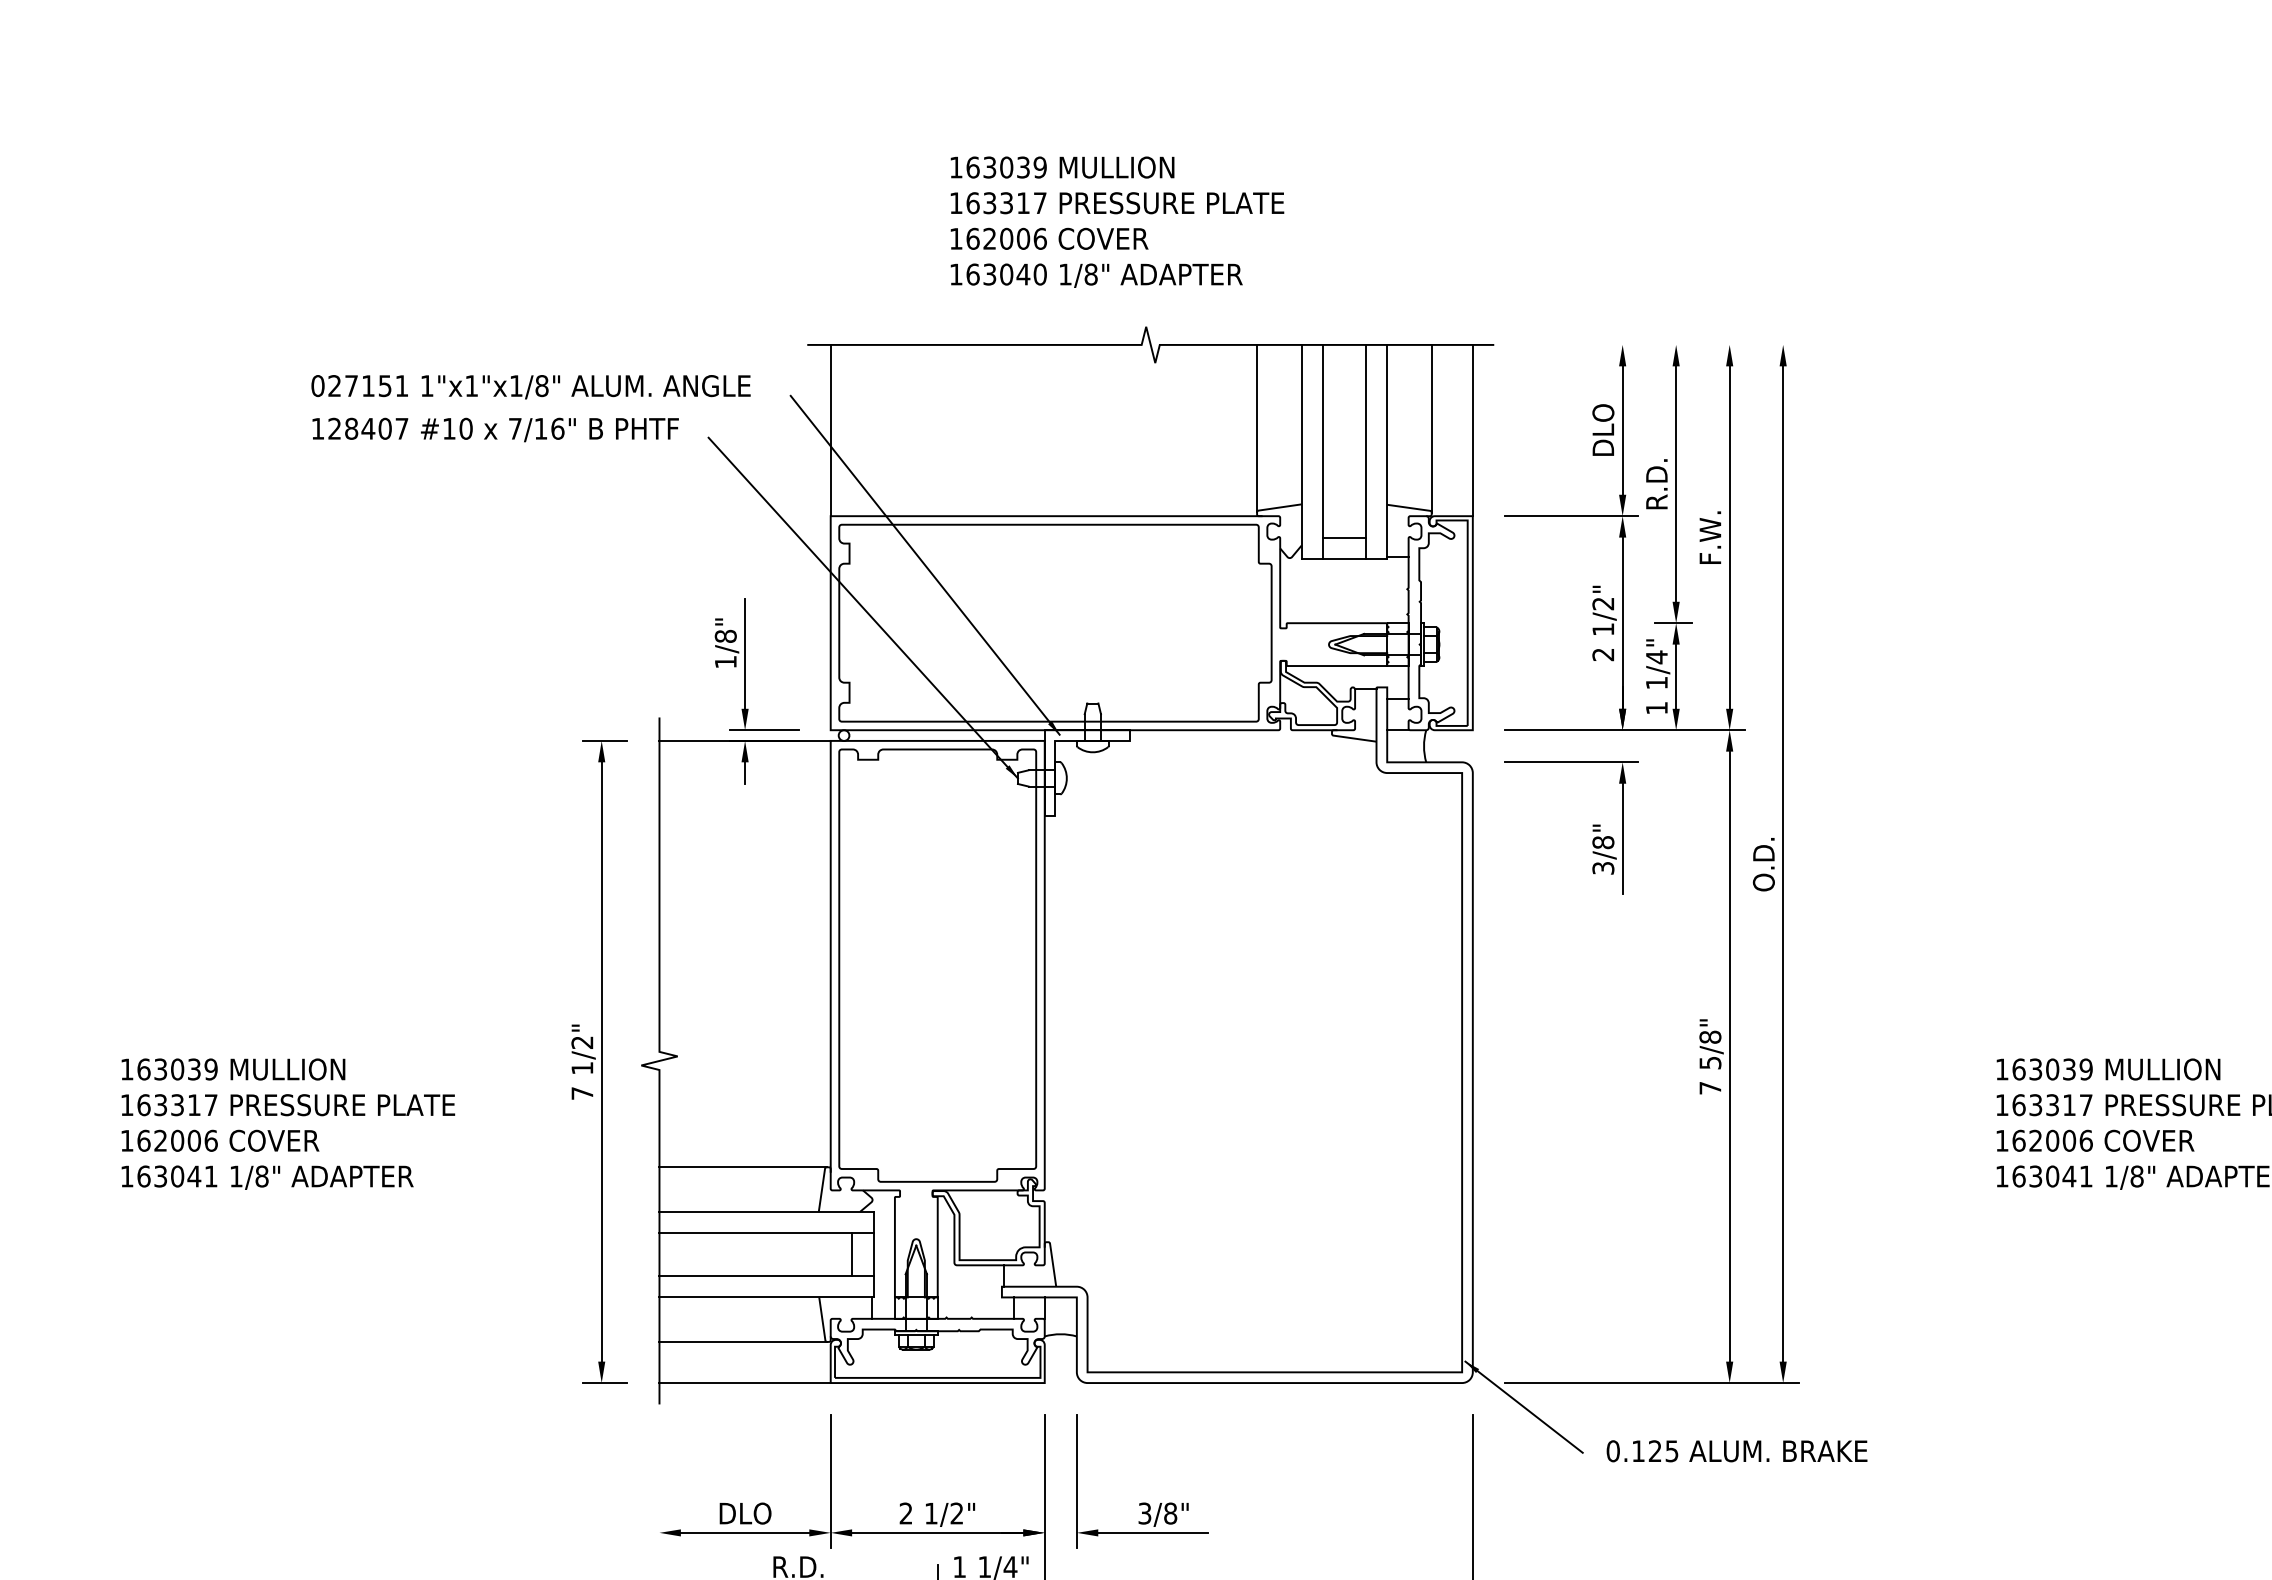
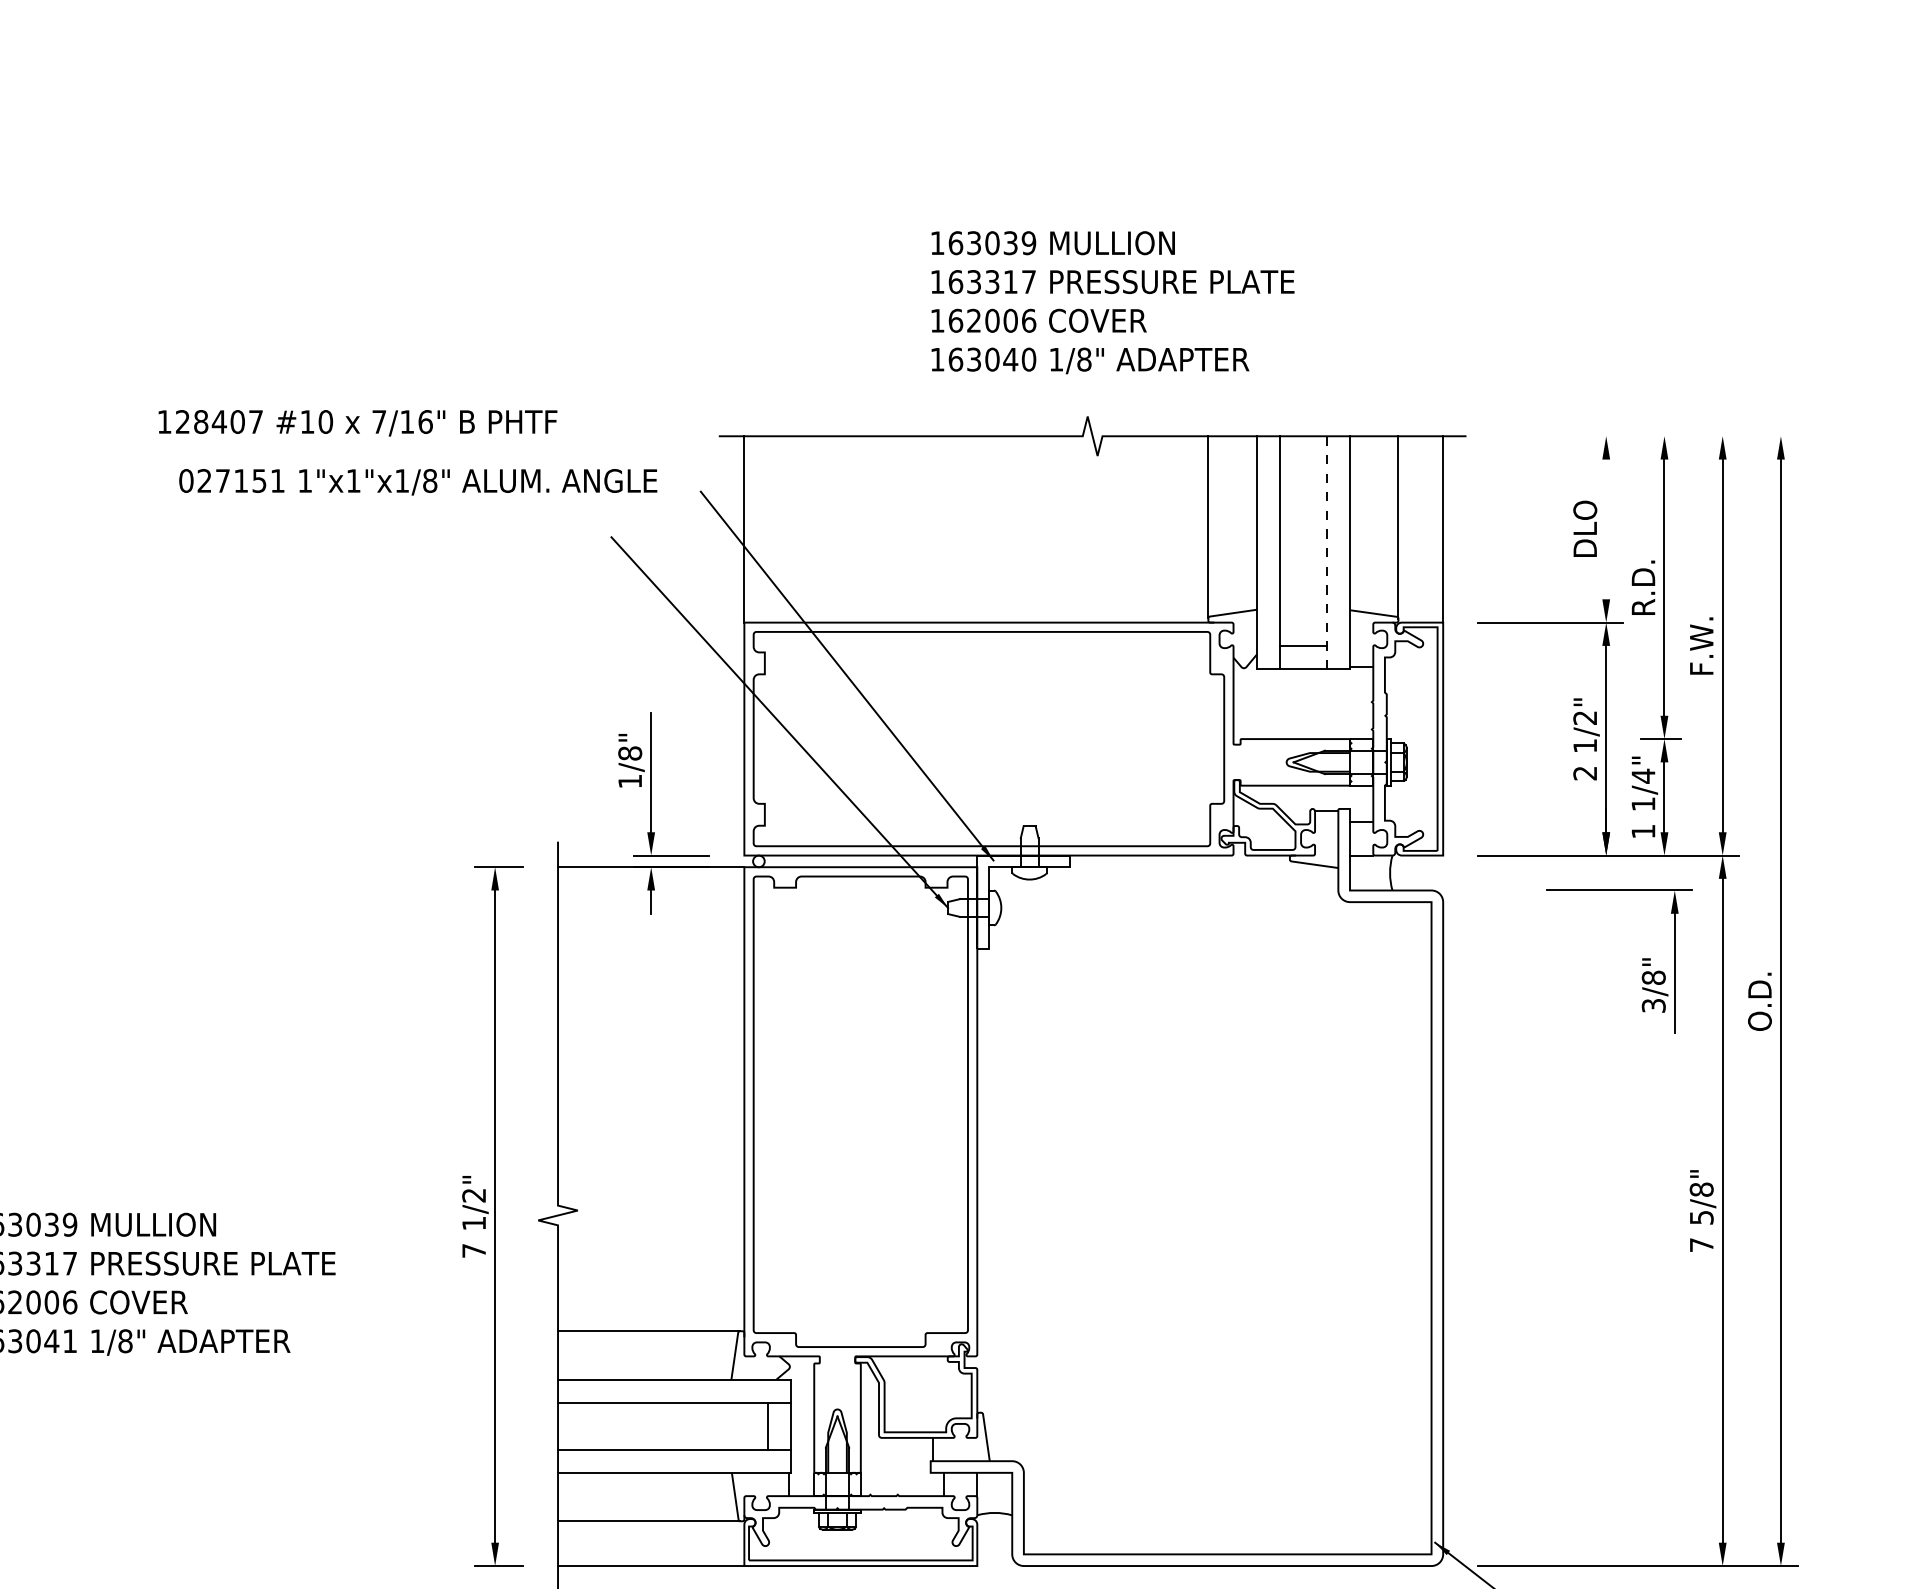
text: (1117, 221) -> (1113, 301), moved
text: (495, 429) -> (357, 422), moved
line: (1622, 430) -> (1606, 529), removed
line: (1365, 452) -> (1326, 553), solid -> dashed
part: (1592, 826) -> (1641, 960), moved

